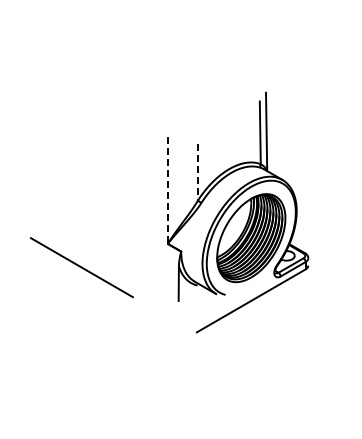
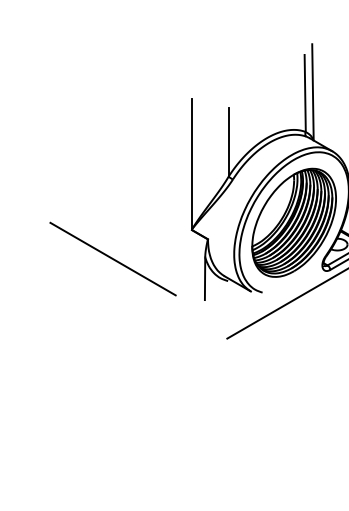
line: (197, 172) -> (228, 142), dashed -> solid
line: (168, 190) -> (192, 164), dashed -> solid
line: (81, 267) -> (112, 258), moved

